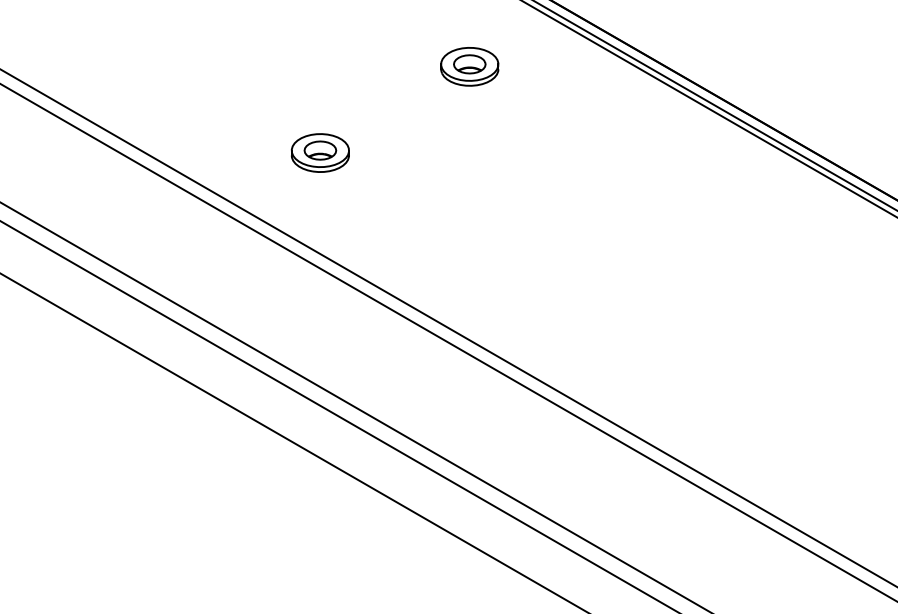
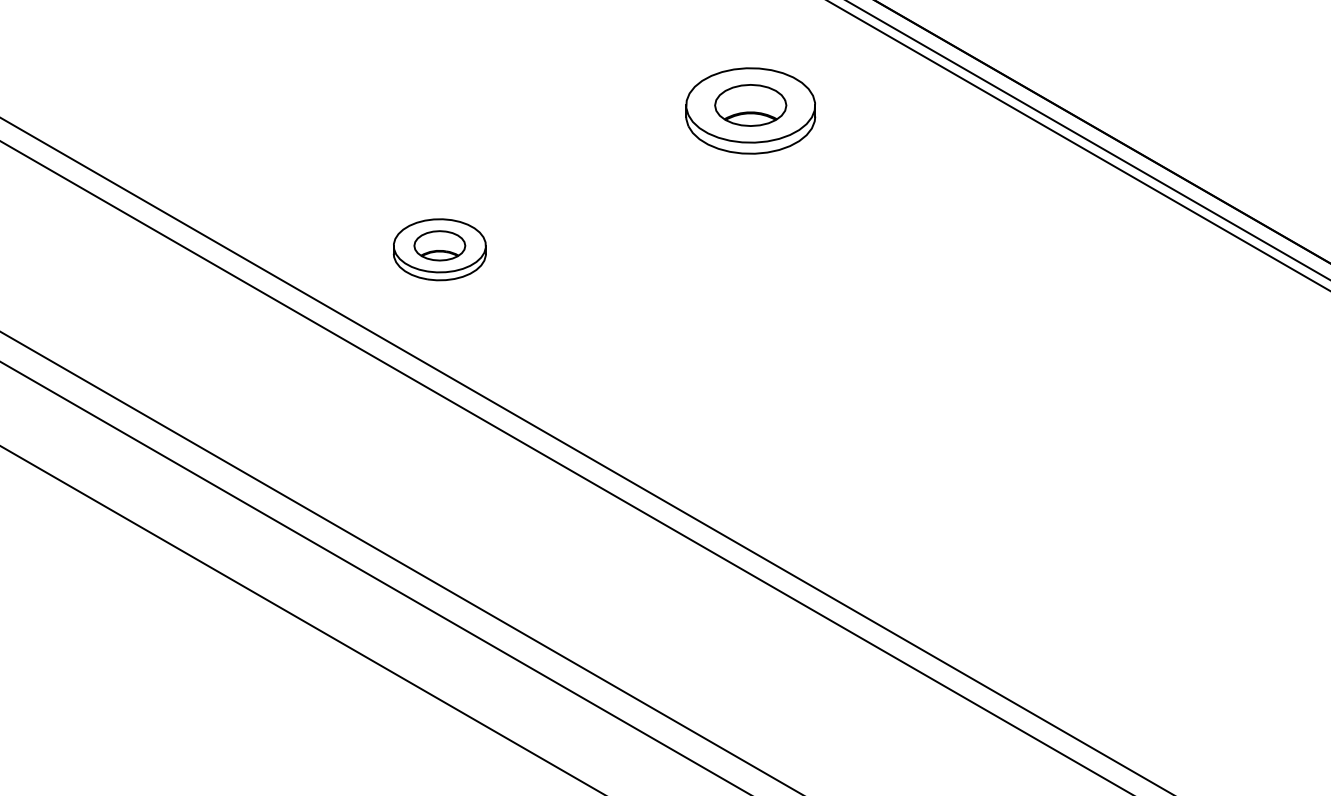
part: (469, 66) -> (750, 110), size x1.4
part: (319, 152) -> (438, 248), moved

